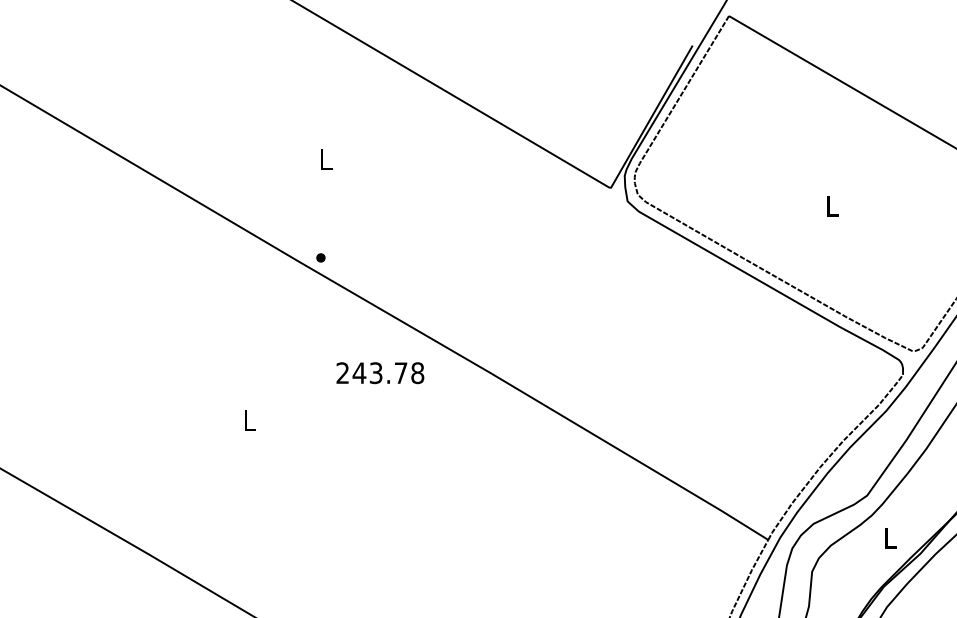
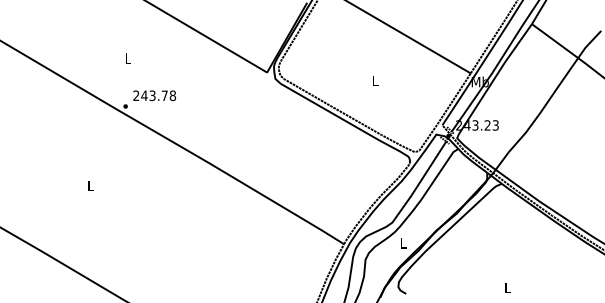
text: (380, 372) -> (154, 95), moved

